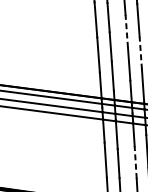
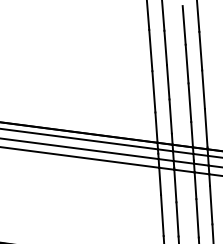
line: (127, 30) -> (187, 63), dashed -> solid
line: (140, 53) -> (203, 89), dashed -> solid
line: (135, 161) -> (197, 217), dashed -> solid

